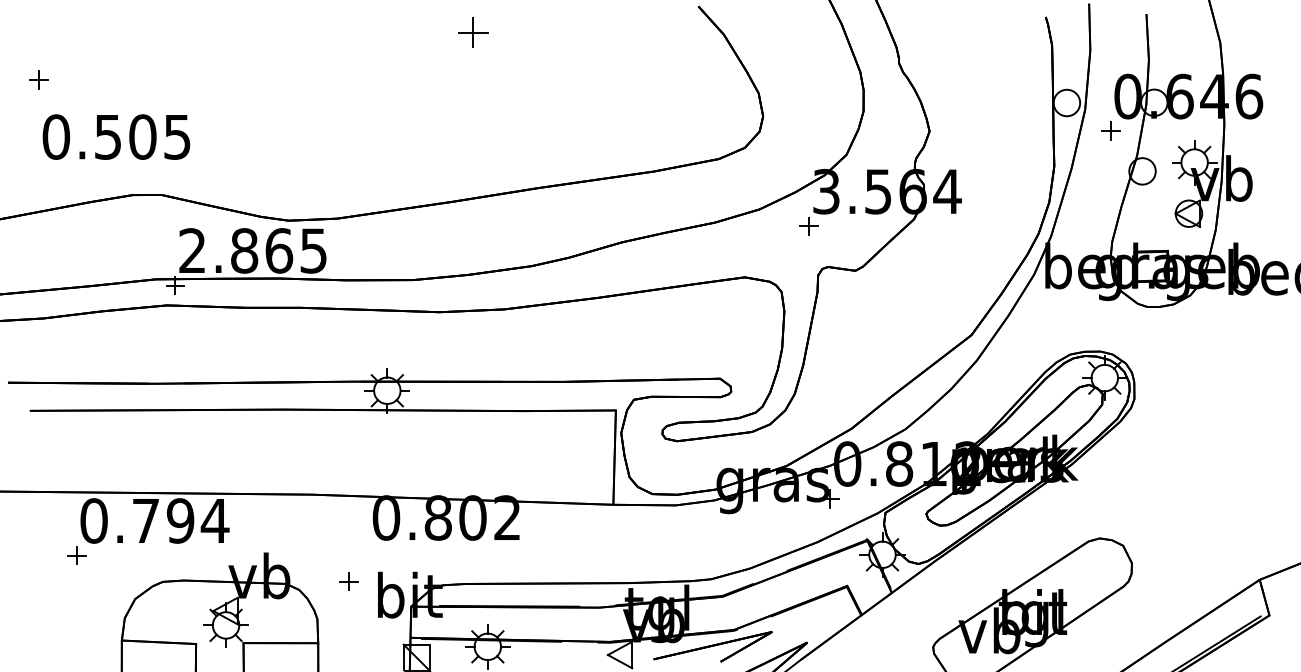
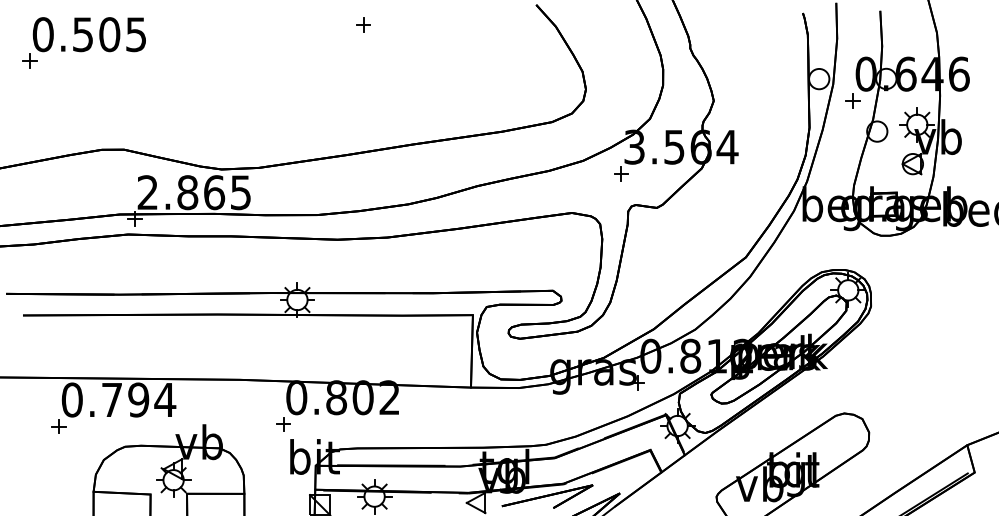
part: (473, 32) -> (363, 24), size x0.62
text: (116, 136) -> (89, 34), moved
part: (348, 581) -> (282, 424), moved

